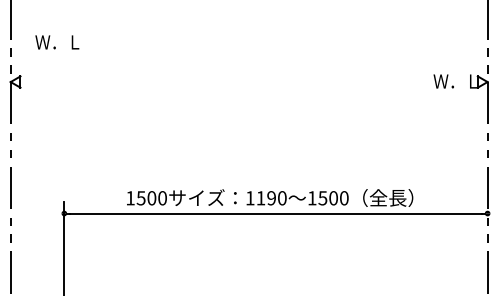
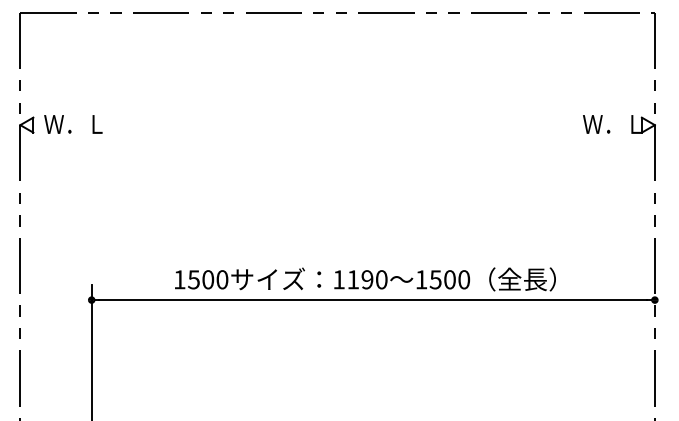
text: (57, 42) -> (73, 124), moved

